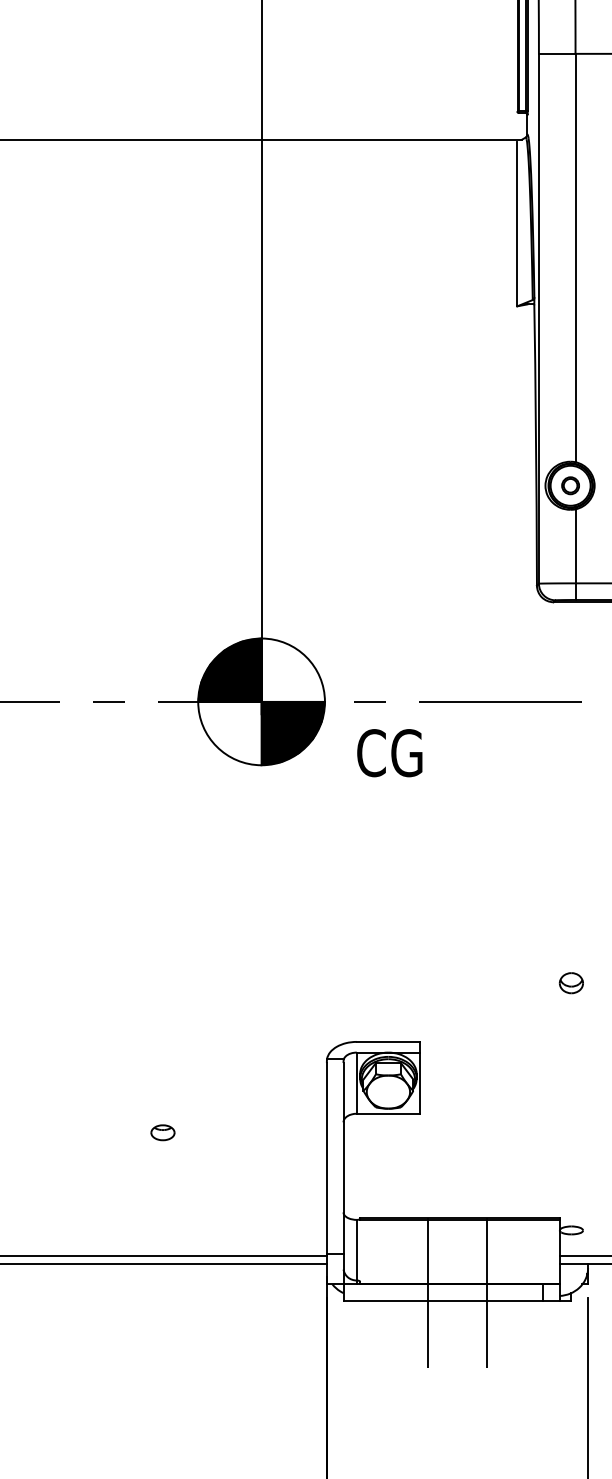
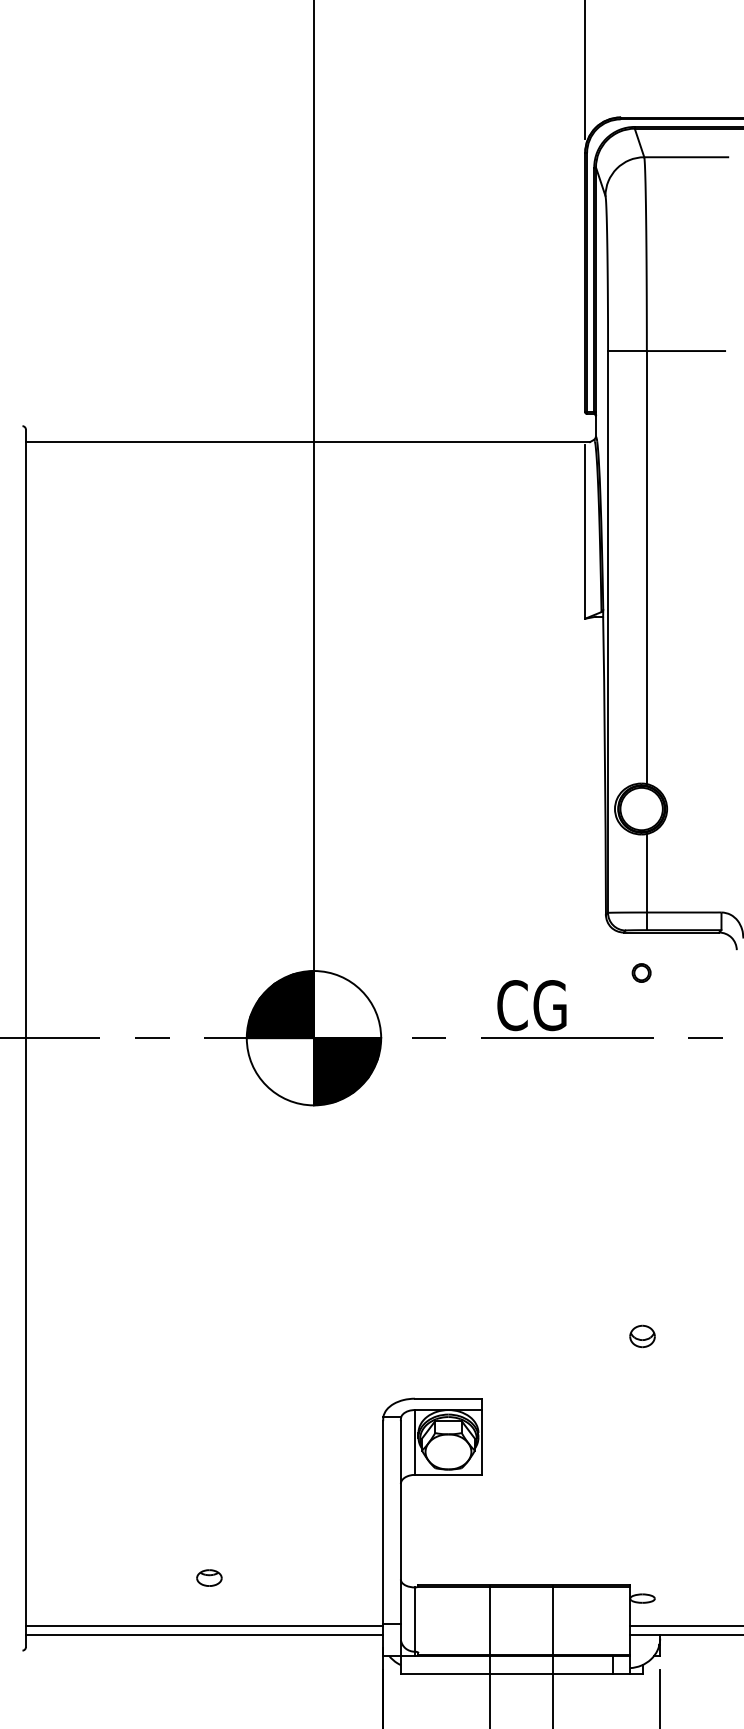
part: (570, 485) -> (641, 972), moved
text: (389, 753) -> (531, 1005), moved
part: (163, 1132) -> (209, 1577), moved

